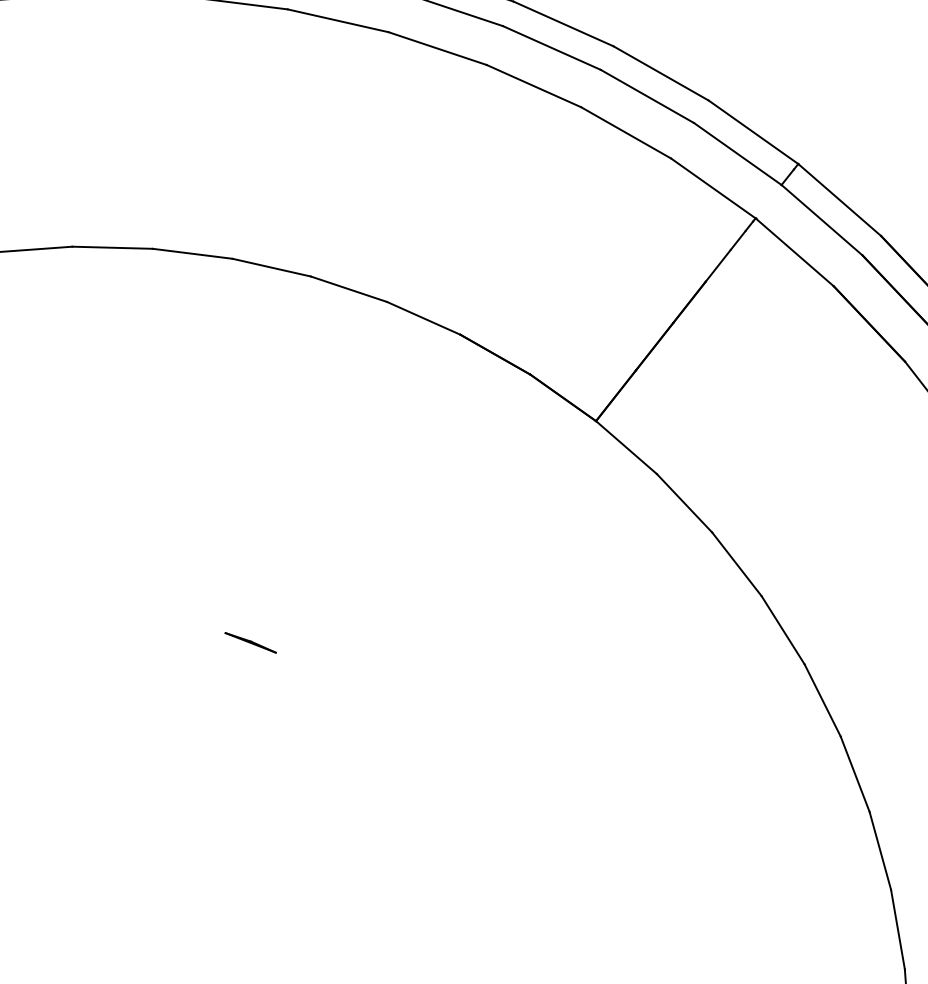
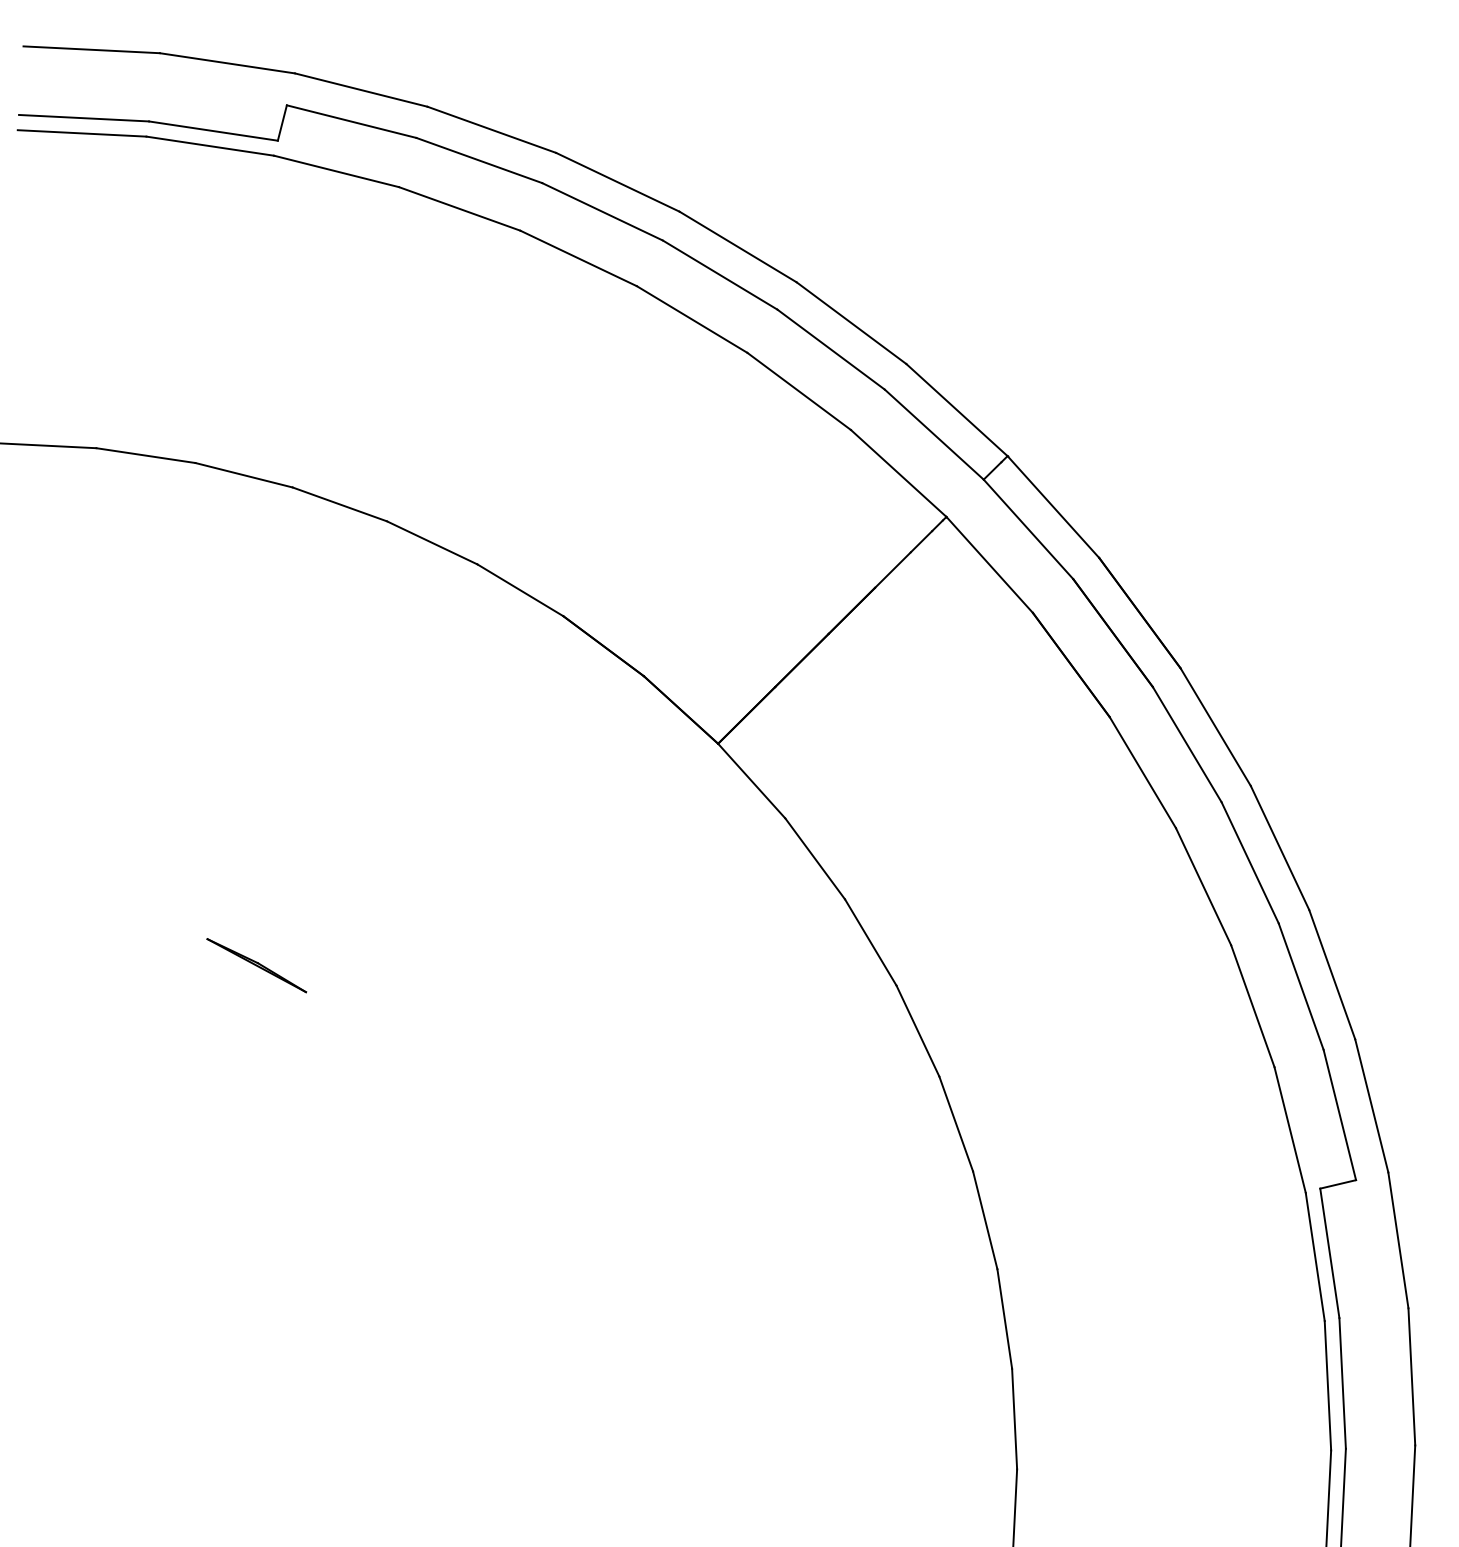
part: (250, 642) -> (256, 965), size x1.67

